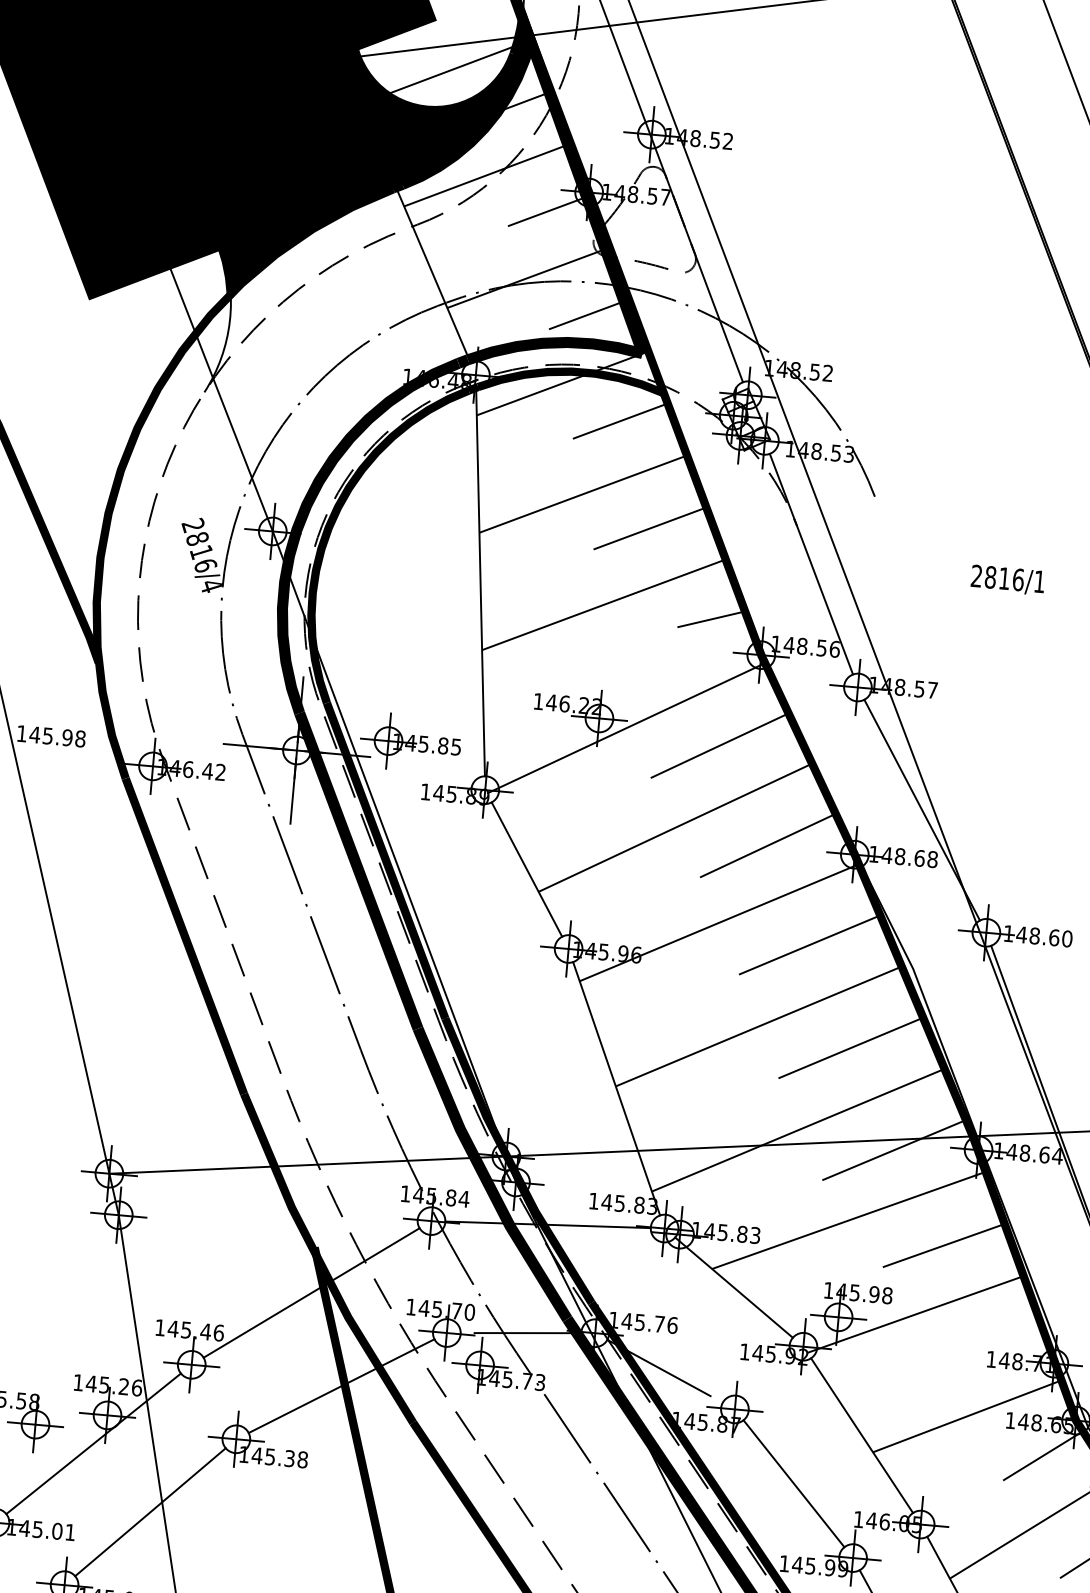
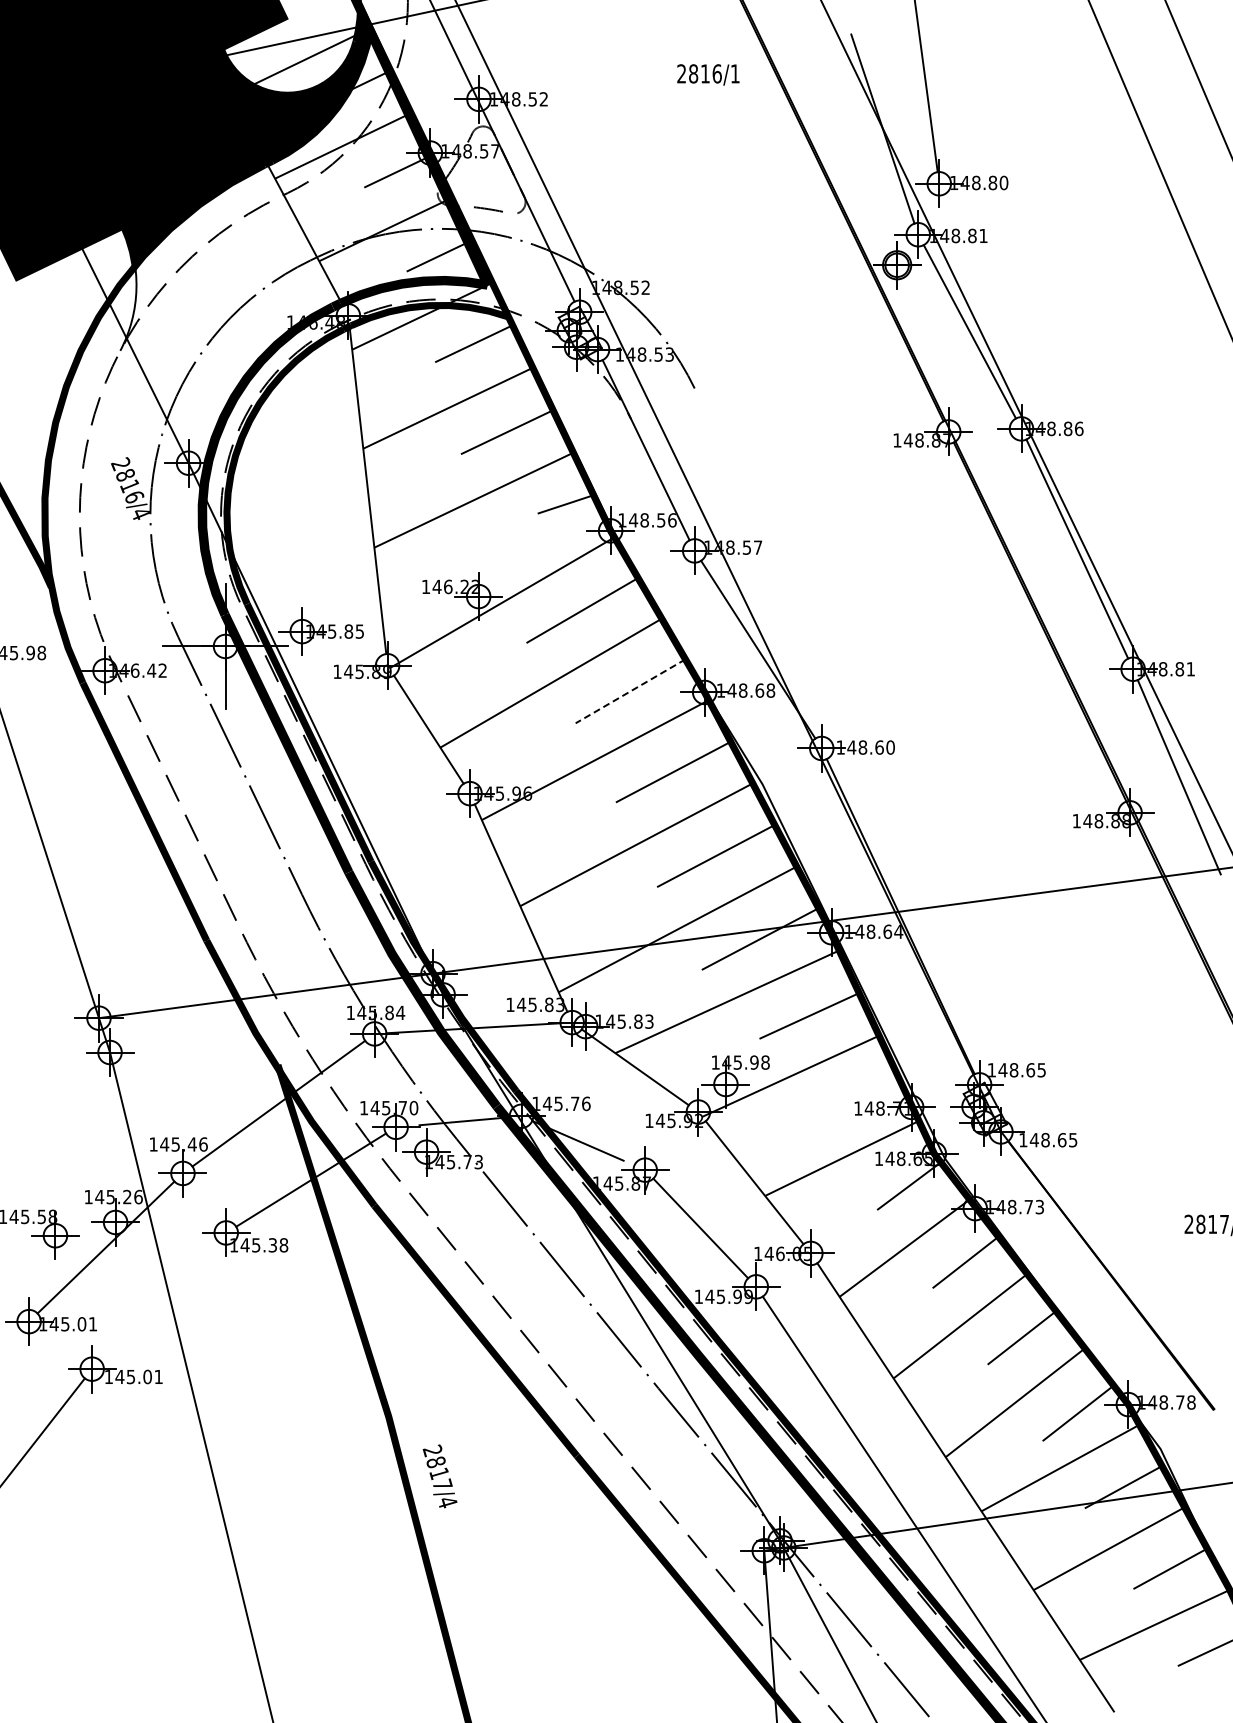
text: (1008, 579) -> (708, 74), moved
line: (767, 845) -> (630, 691), solid -> dashed
line: (150, 1511) -> (159, 1300), removed

